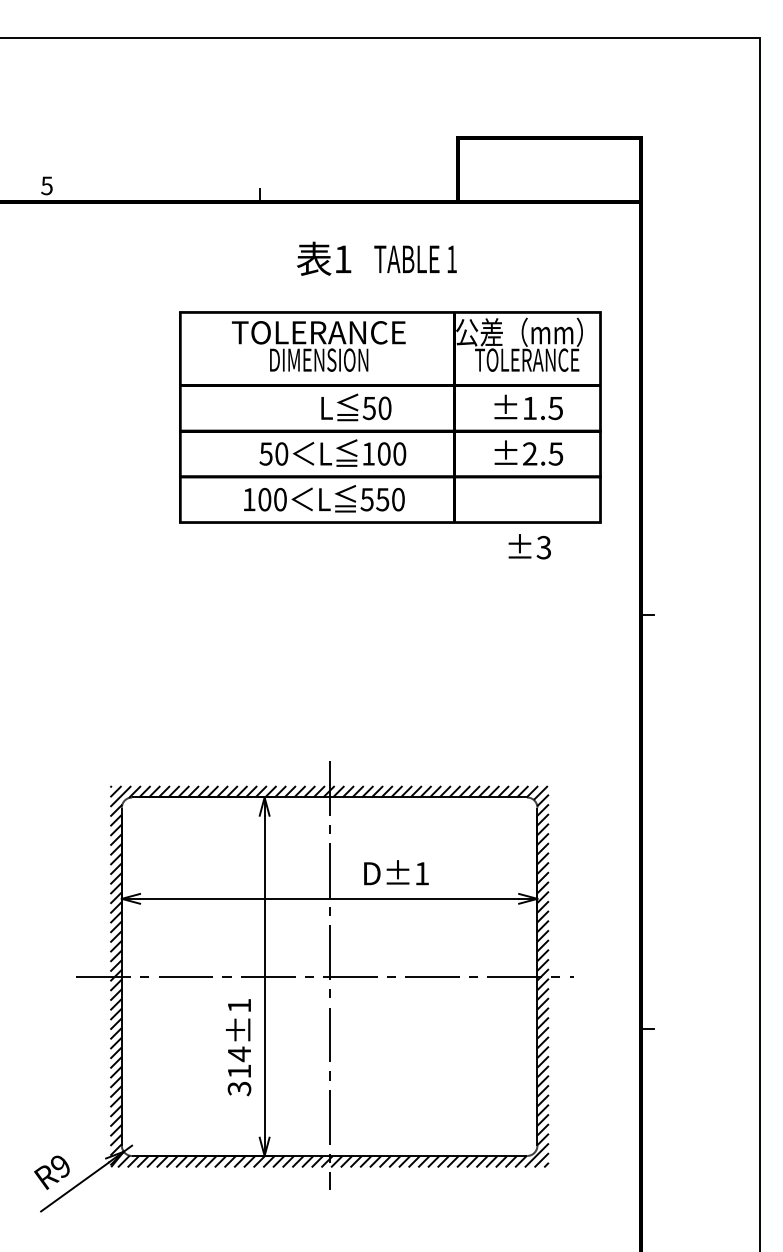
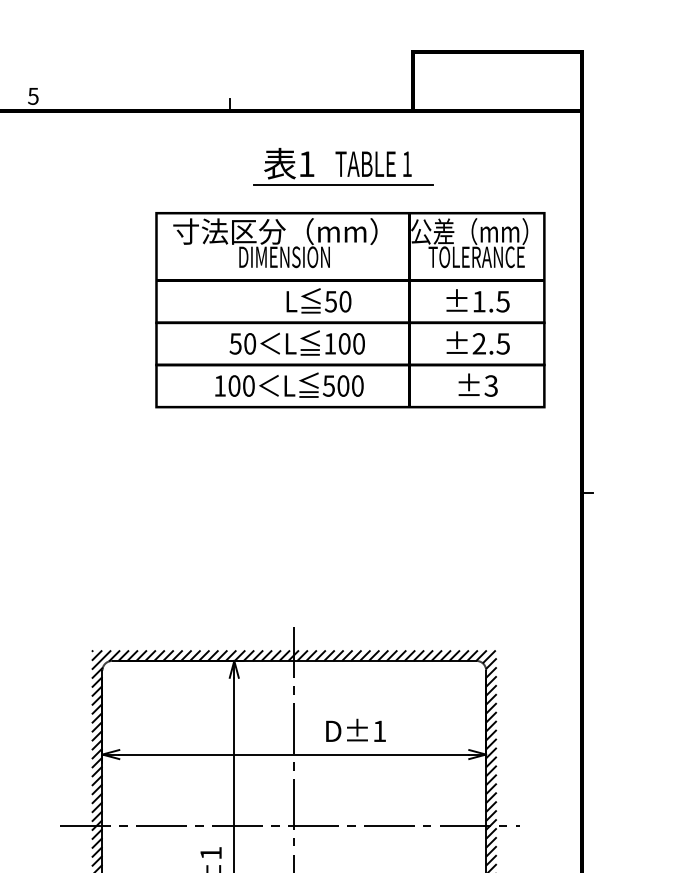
line: (382, 282) -> (343, 185), added
text: (308, 331) -> (274, 230), TOLERANCE -> 寸法区分（mm）
text: (382, 499) -> (343, 385), 550 -> 500
text: (529, 546) -> (477, 384), moved

